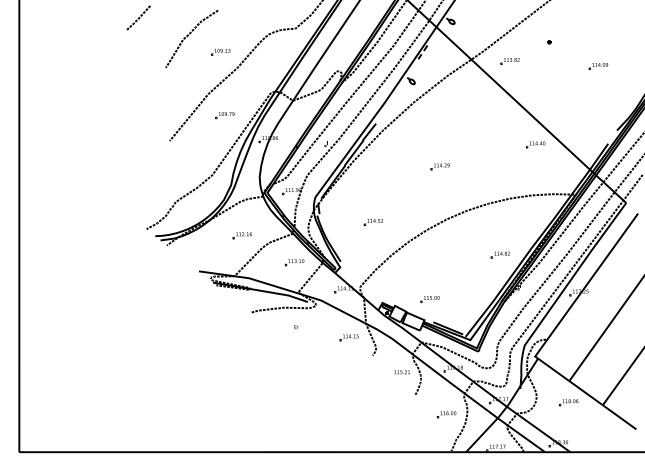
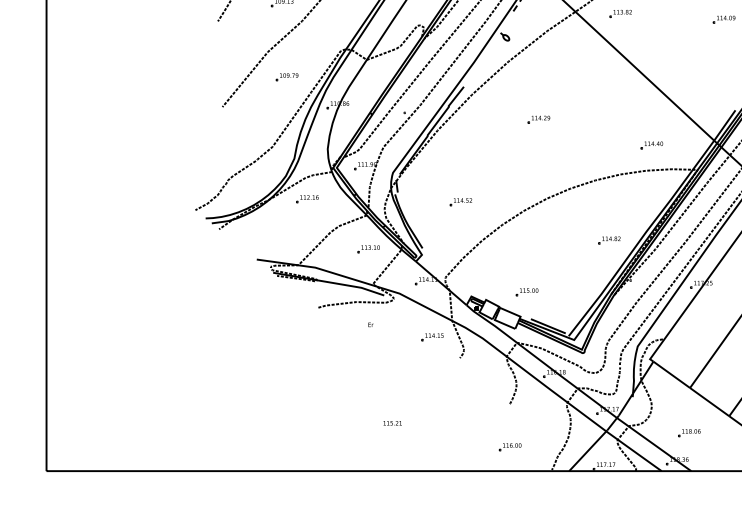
part: (535, 144) -> (651, 145), moved
part: (439, 166) -> (538, 119), moved
part: (241, 235) -> (306, 198), moved
text: (401, 372) -> (391, 423), moved
part: (568, 402) -> (689, 432), moved
part: (446, 414) -> (510, 446), moved

